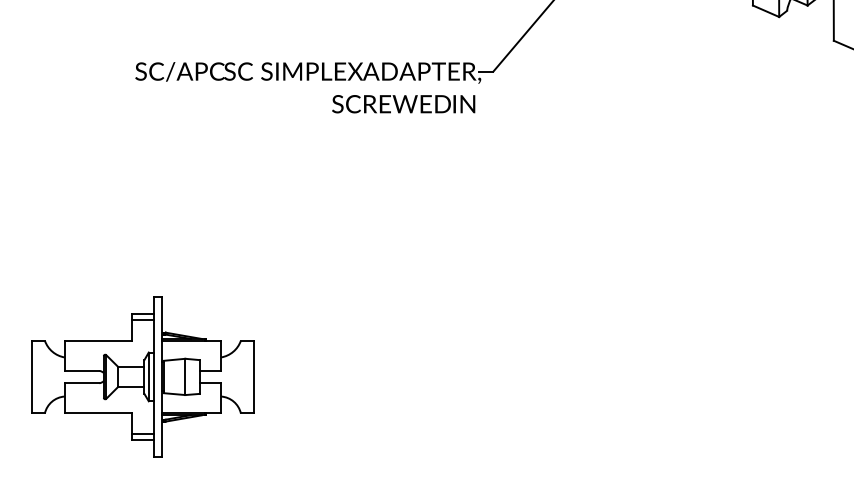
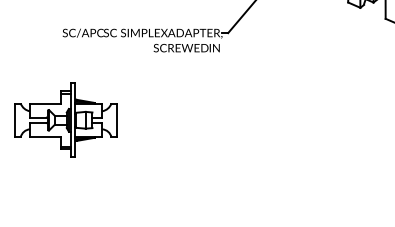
part: (141, 375) -> (65, 119), moved

